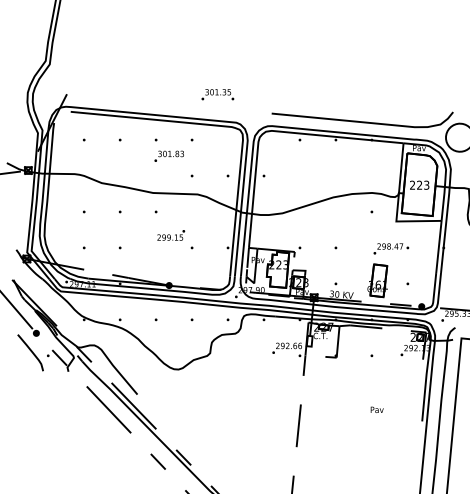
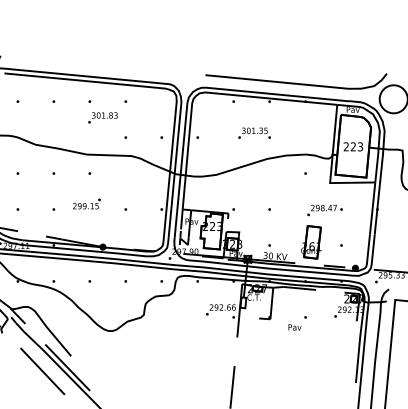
text: (217, 94) -> (254, 133), moved
text: (171, 235) -> (87, 204), moved
text: (376, 409) -> (294, 327), moved

